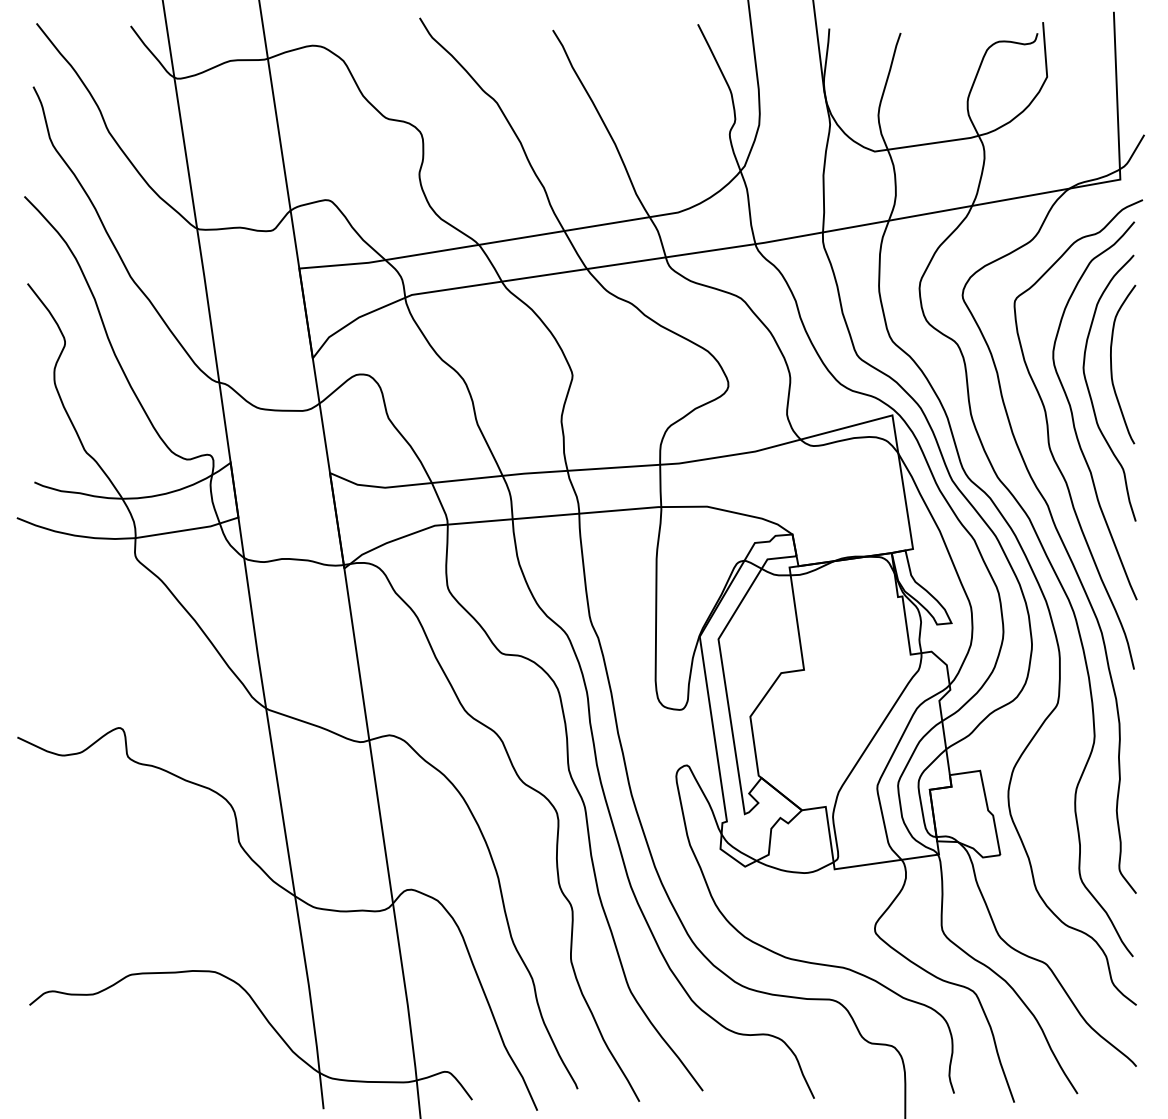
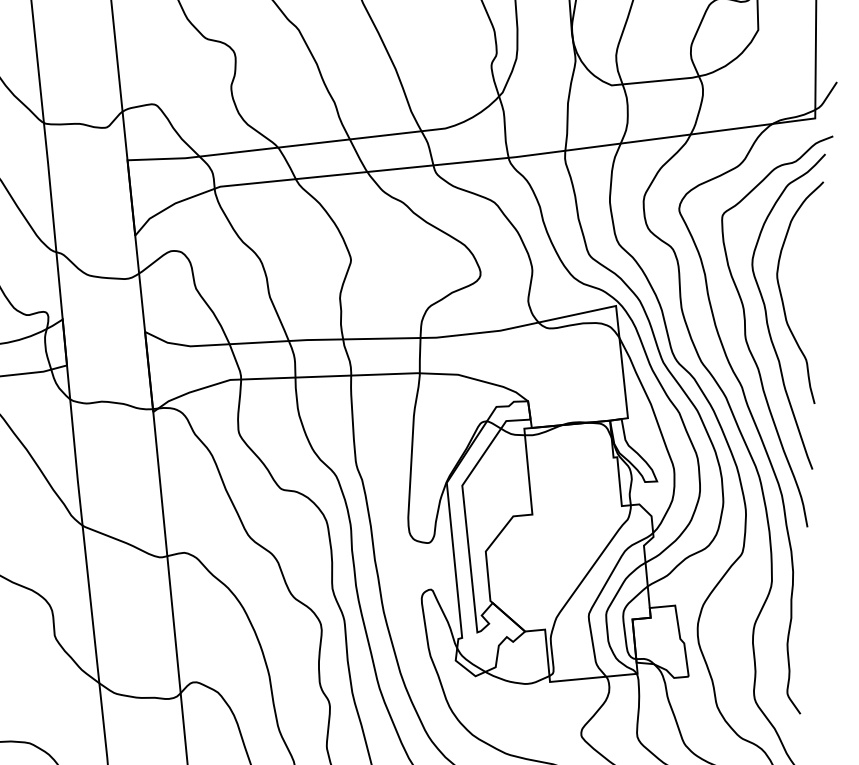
curve: (1112, 365) -> (801, 273), removed

